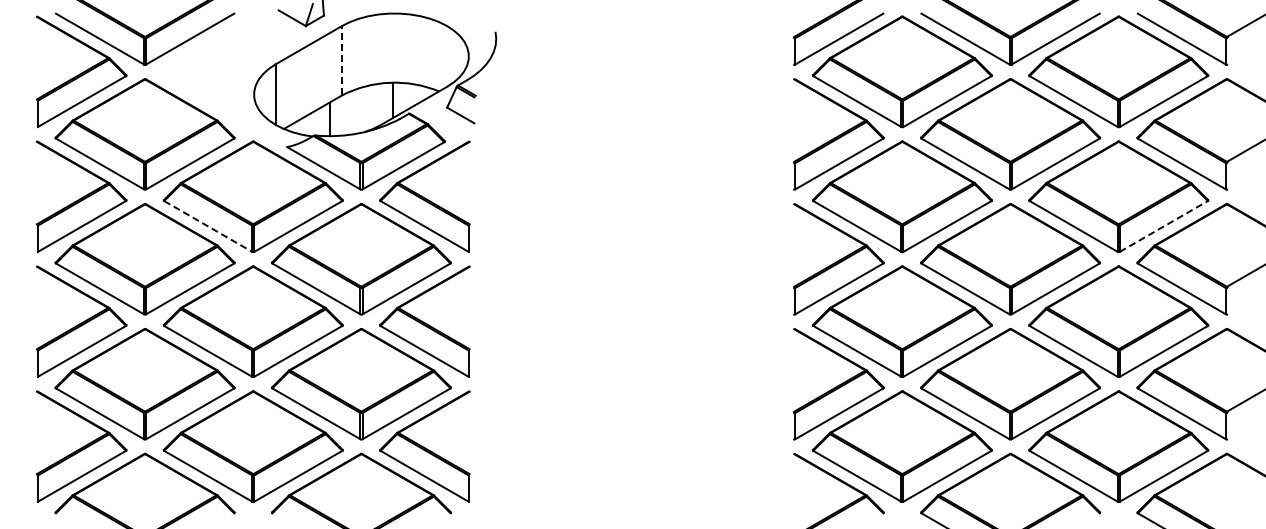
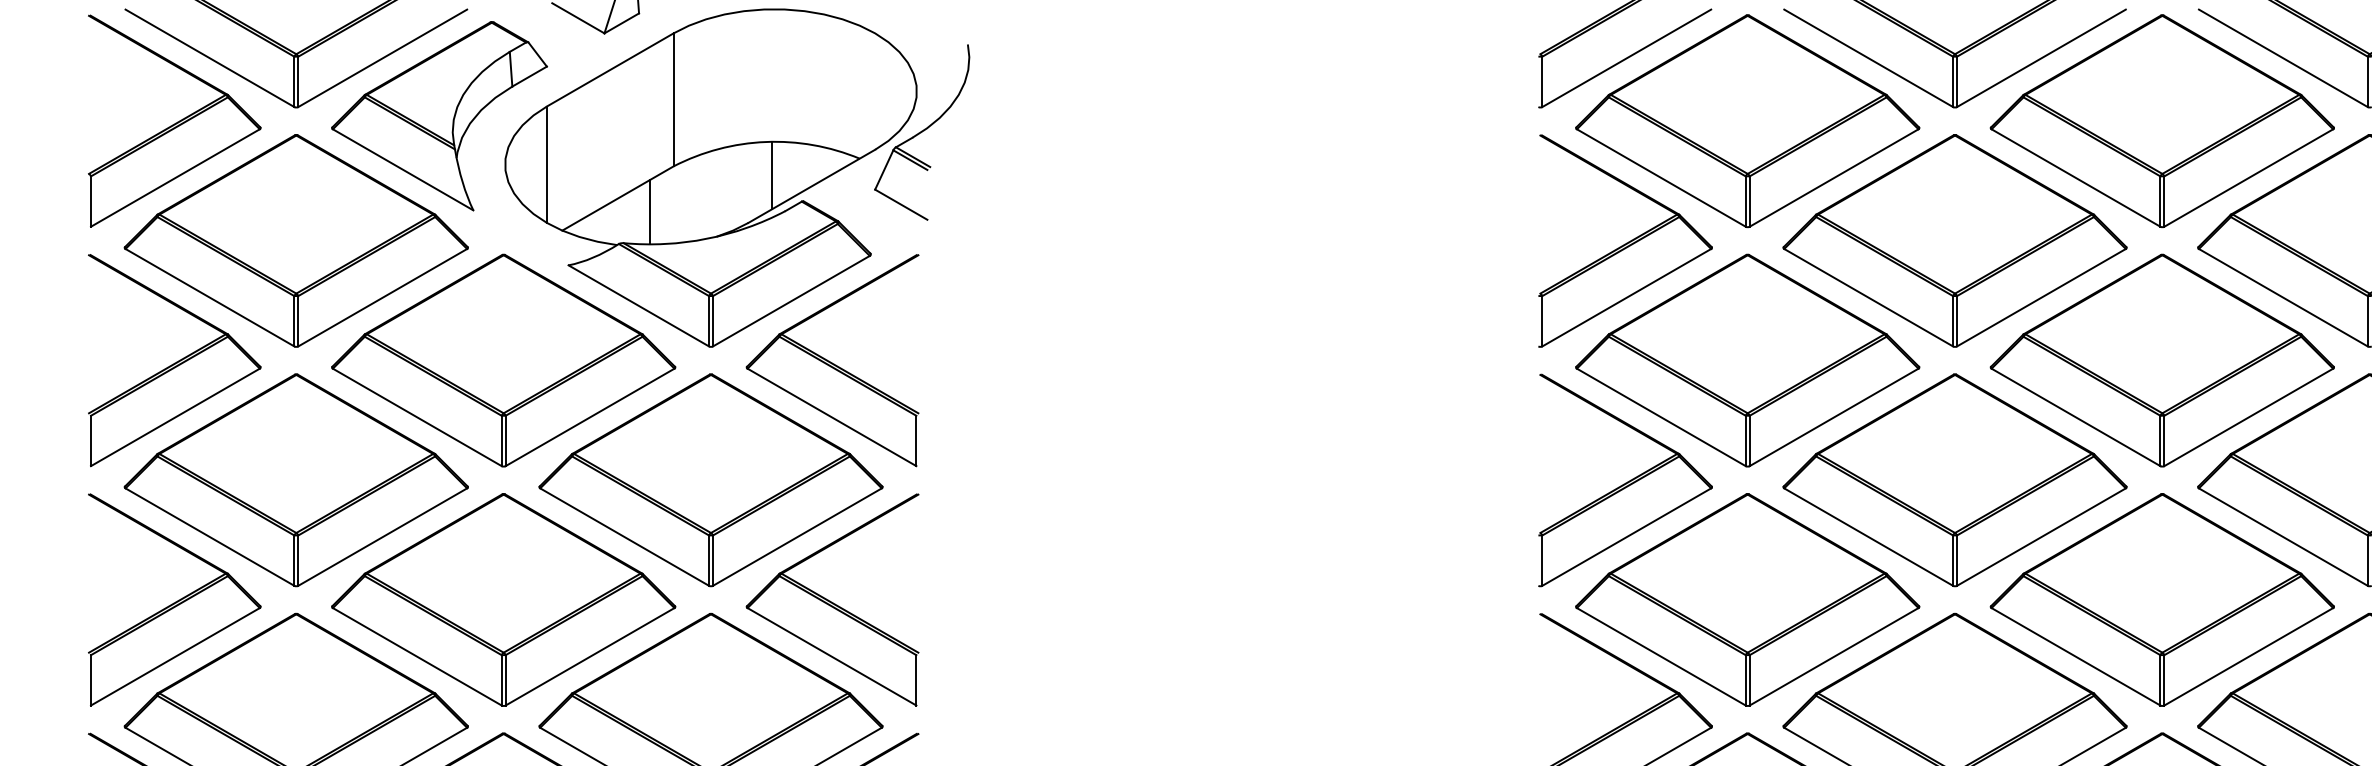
line: (341, 60) -> (672, 99), dashed -> solid
part: (219, 69) -> (438, 116), added
line: (208, 226) -> (417, 417), dashed -> solid
line: (1163, 226) -> (2248, 417), dashed -> solid

